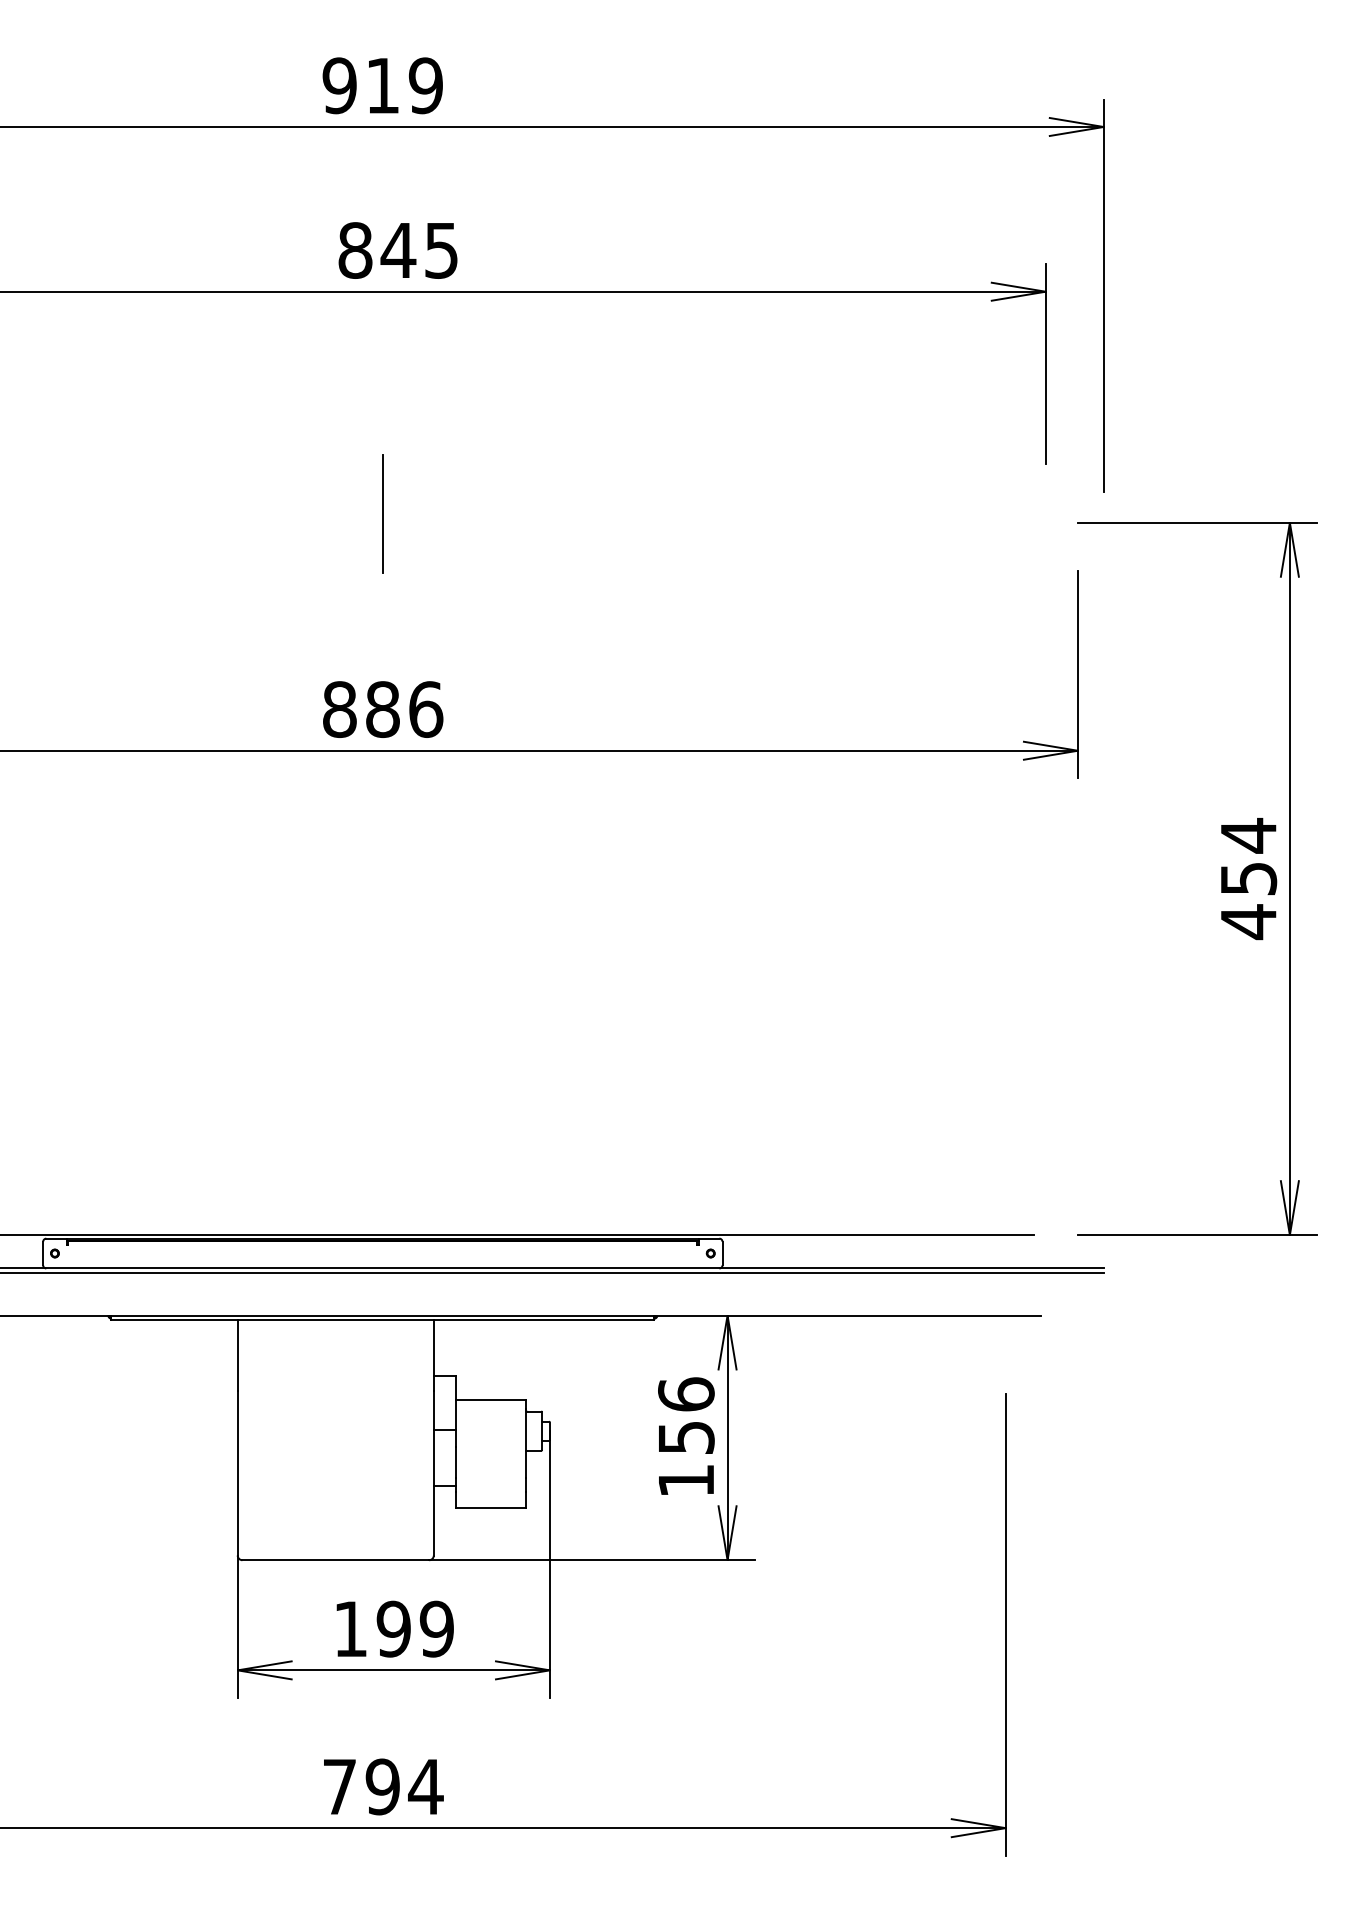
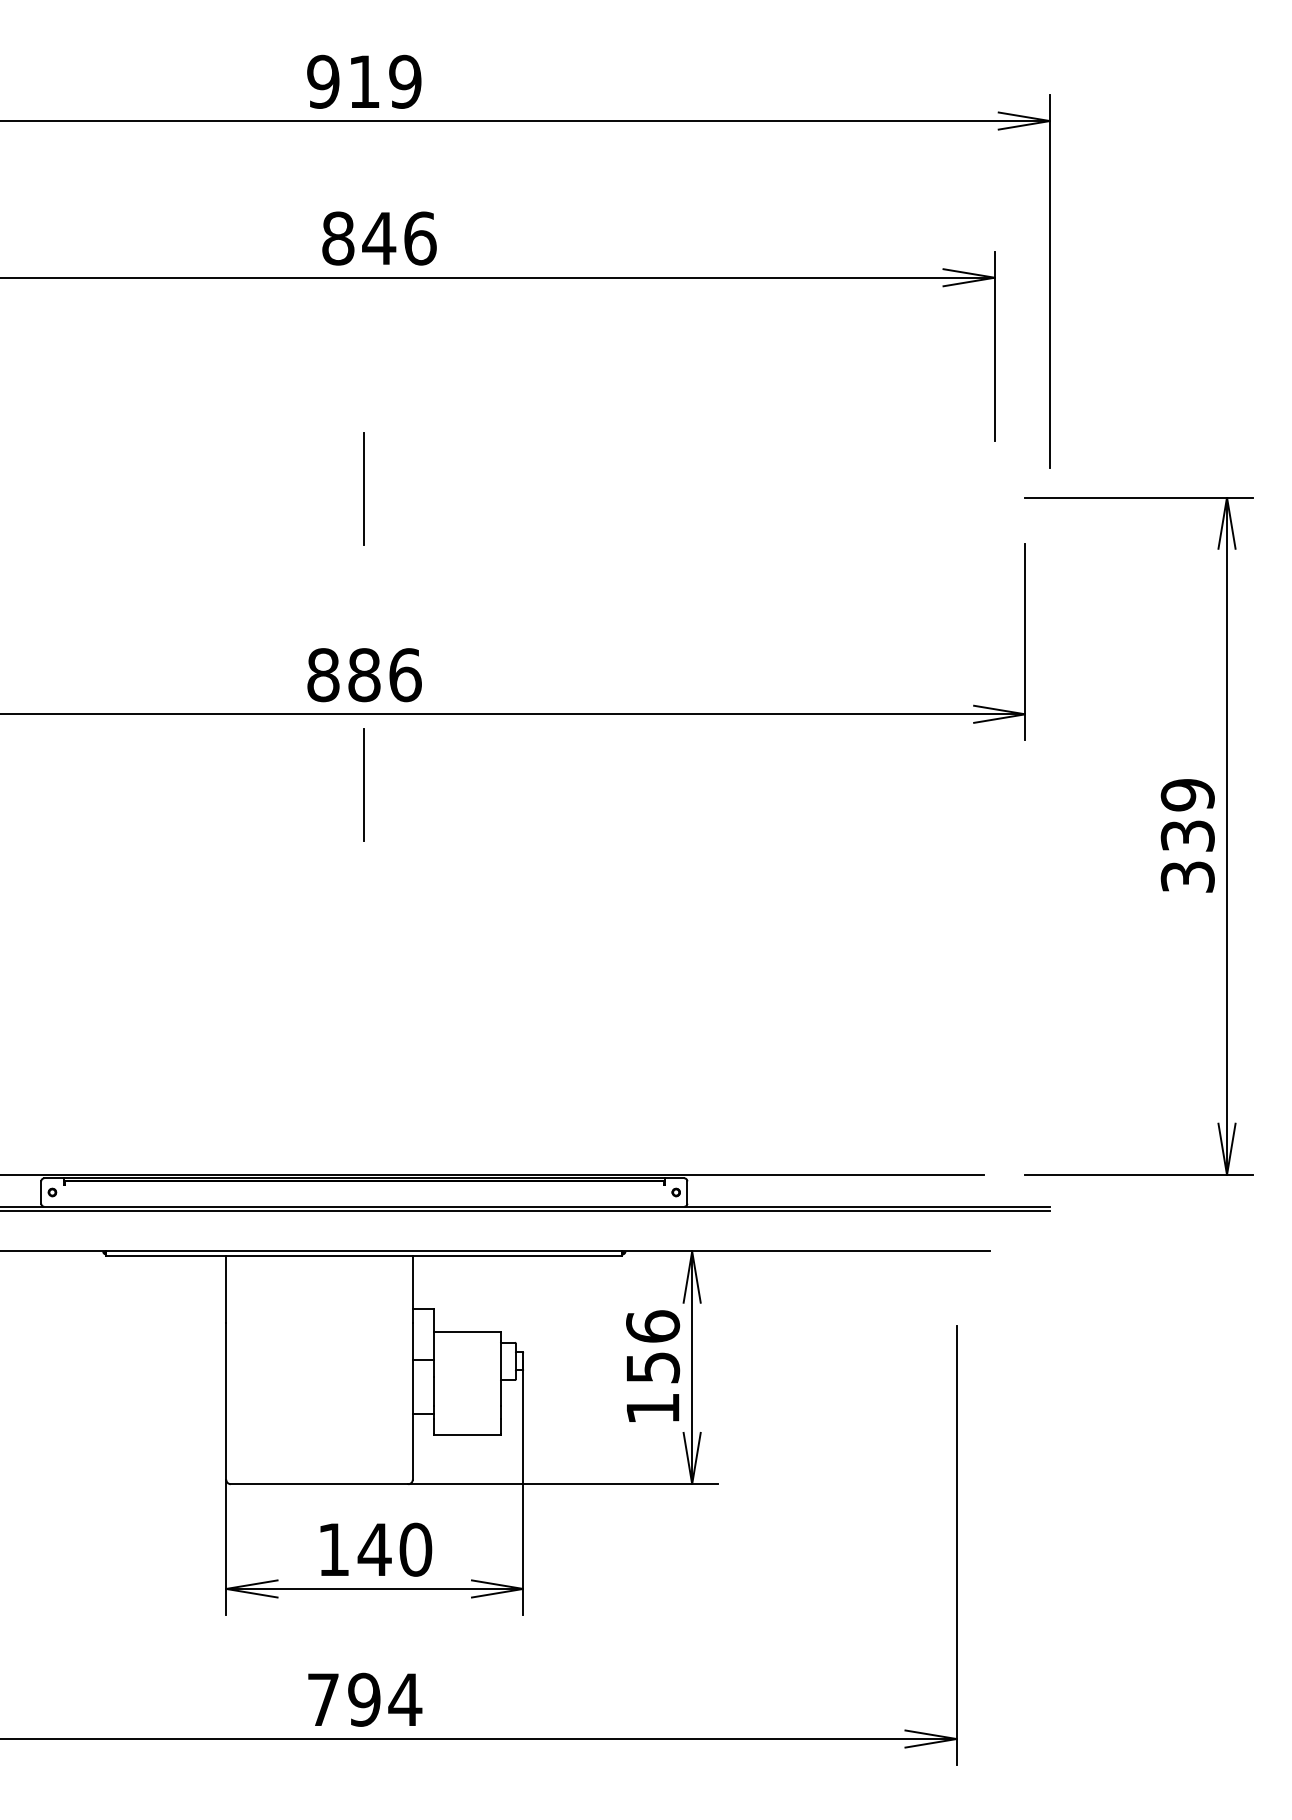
text: (442, 250) -> (421, 238), 845 -> 846
line: (382, 824) -> (363, 784), added
text: (1248, 878) -> (1187, 835), 454 -> 339
text: (414, 1628) -> (394, 1549), 199 -> 140

